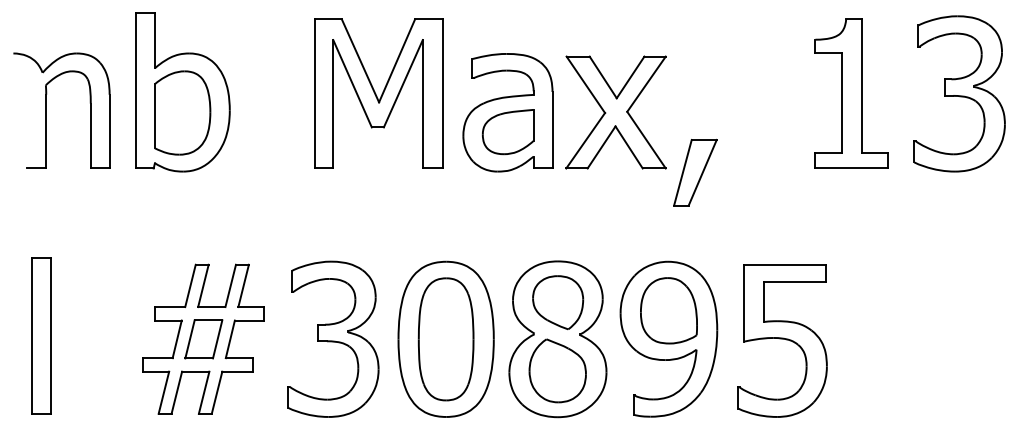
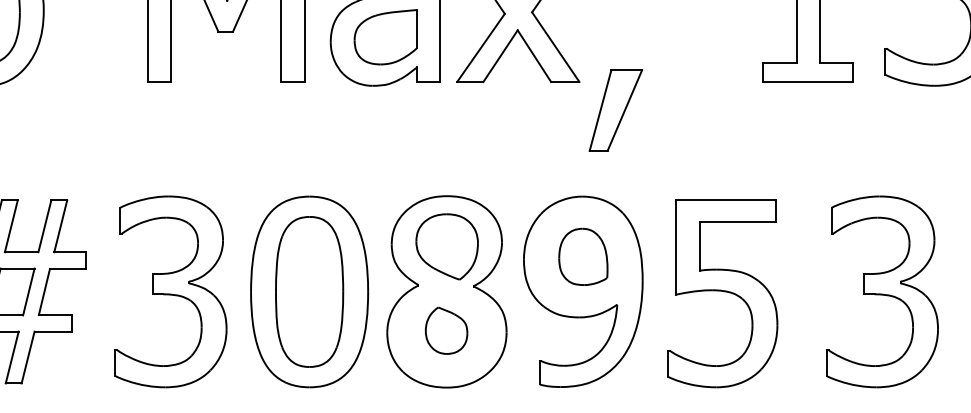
part: (695, 172) -> (615, 110), moved
part: (668, 310) -> (582, 256), size x0.7
part: (912, 338) -> (882, 290), added
part: (557, 370) -> (446, 330), size x0.6

